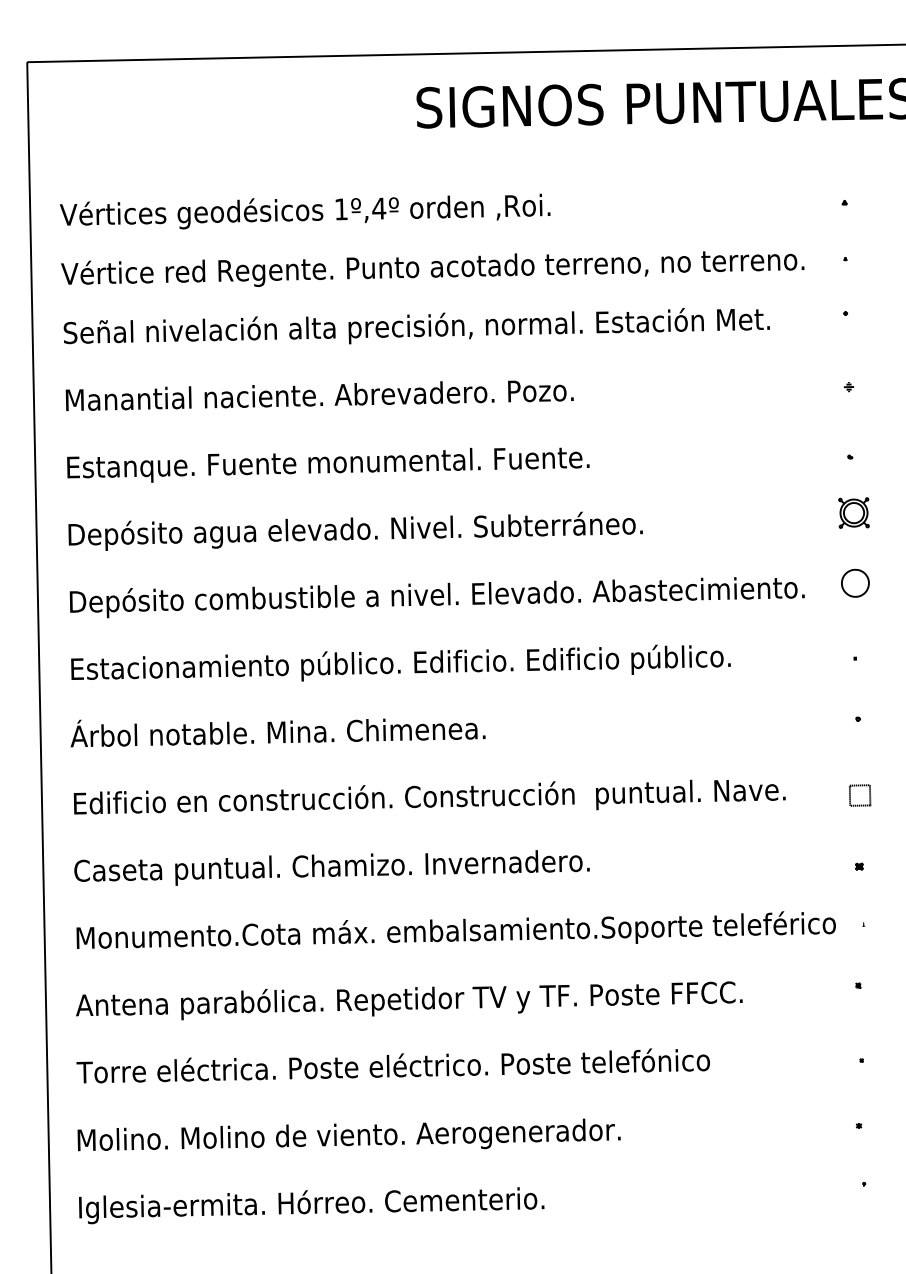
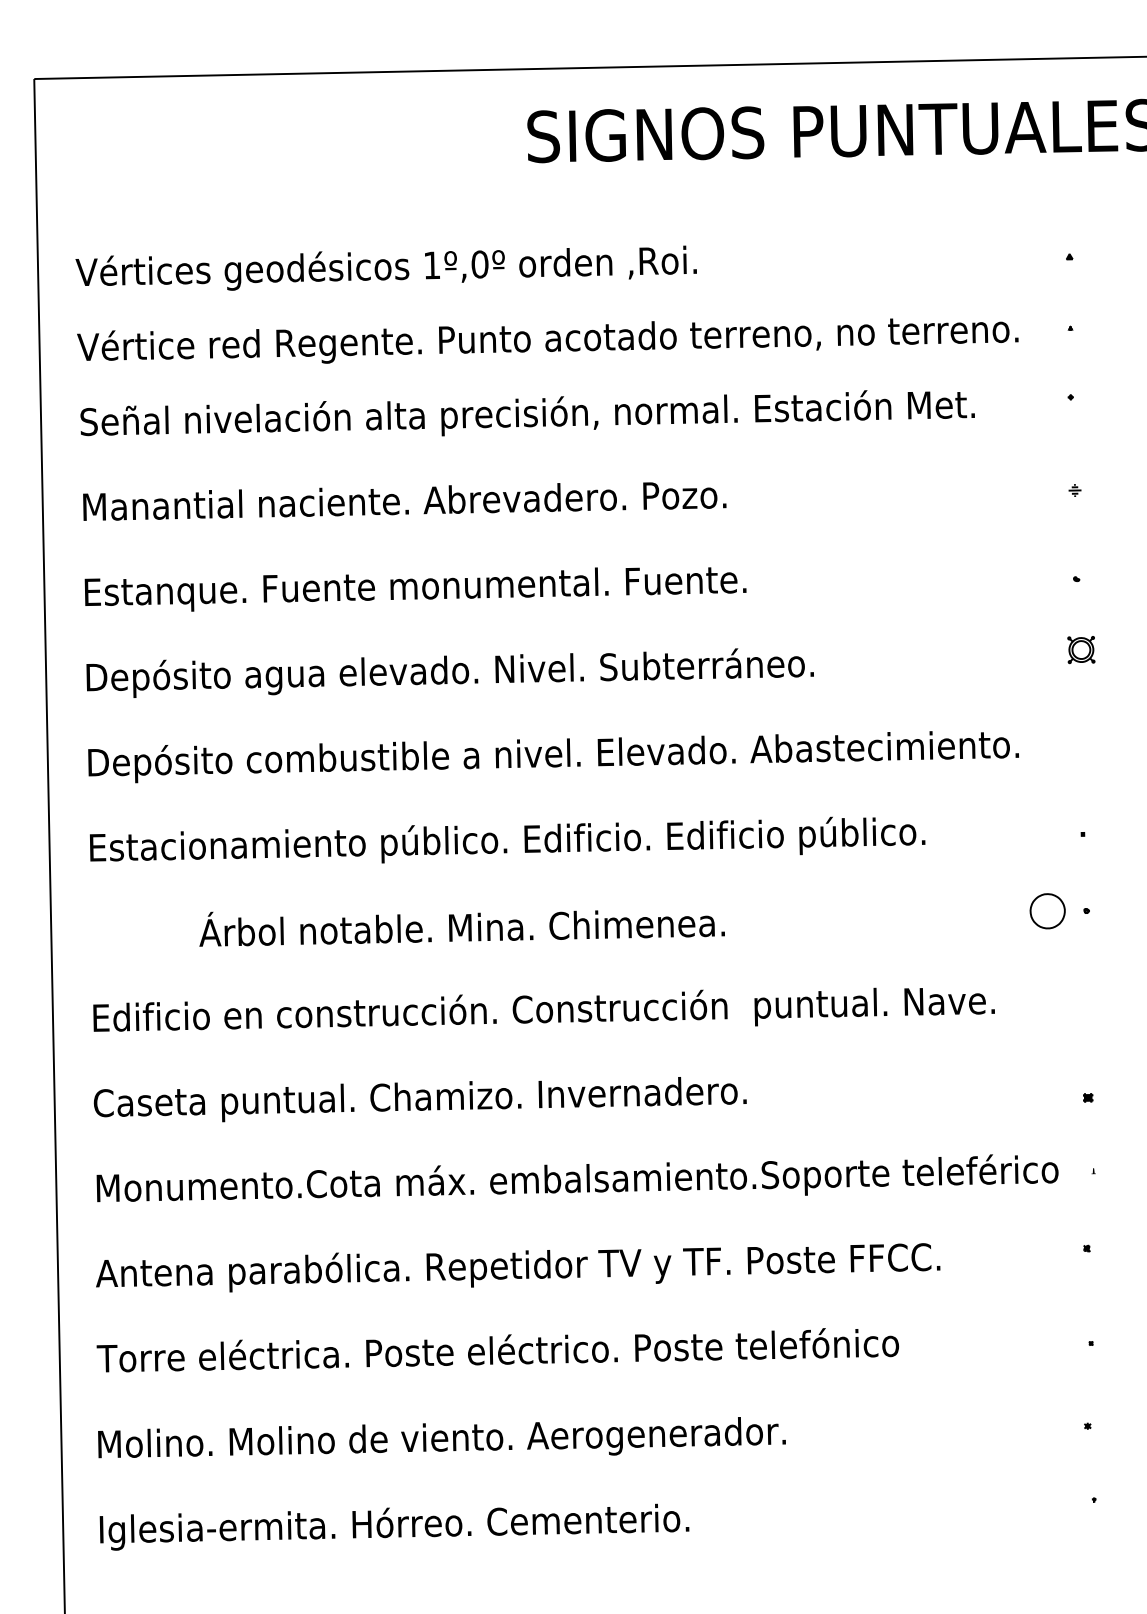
text: (379, 208) -> (480, 264), 1º,4º -> 1º,0º
part: (853, 512) -> (1080, 649), size x0.7
part: (855, 582) -> (1047, 910), moved
text: (277, 732) -> (461, 927), moved
part: (860, 795) -> (1089, 1007), removed

